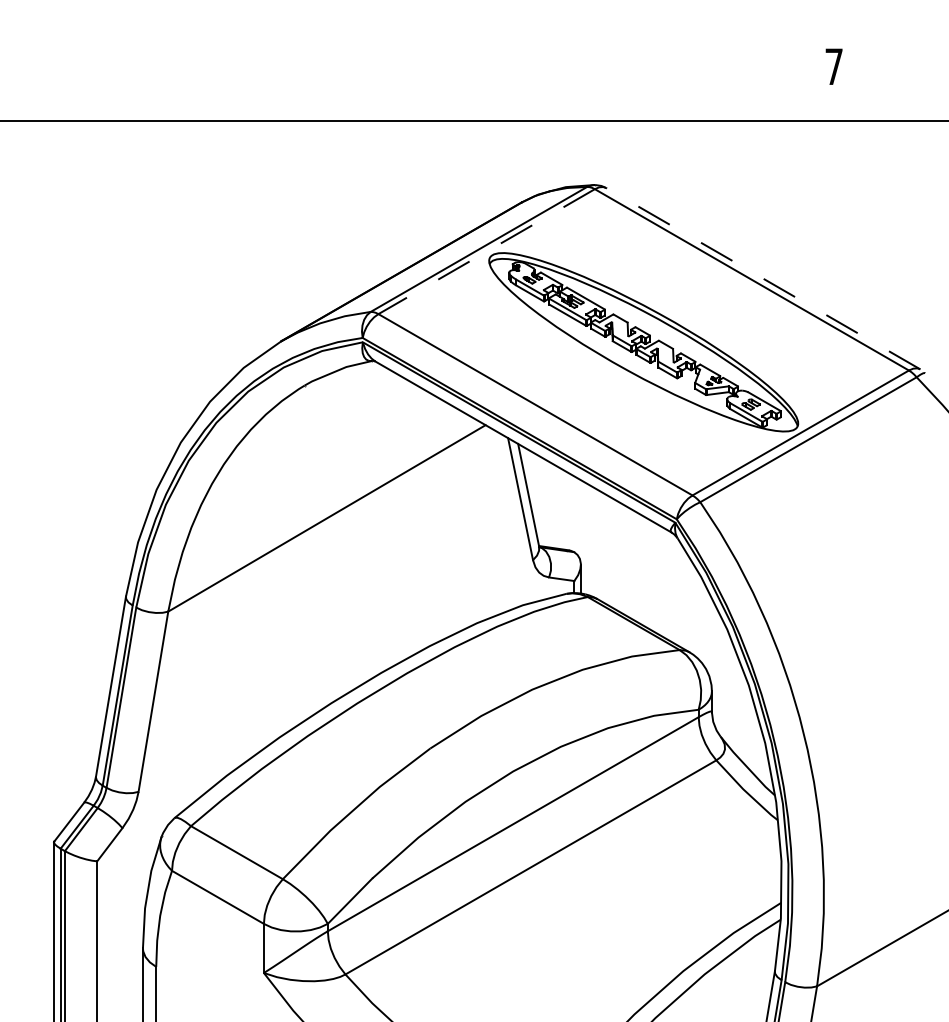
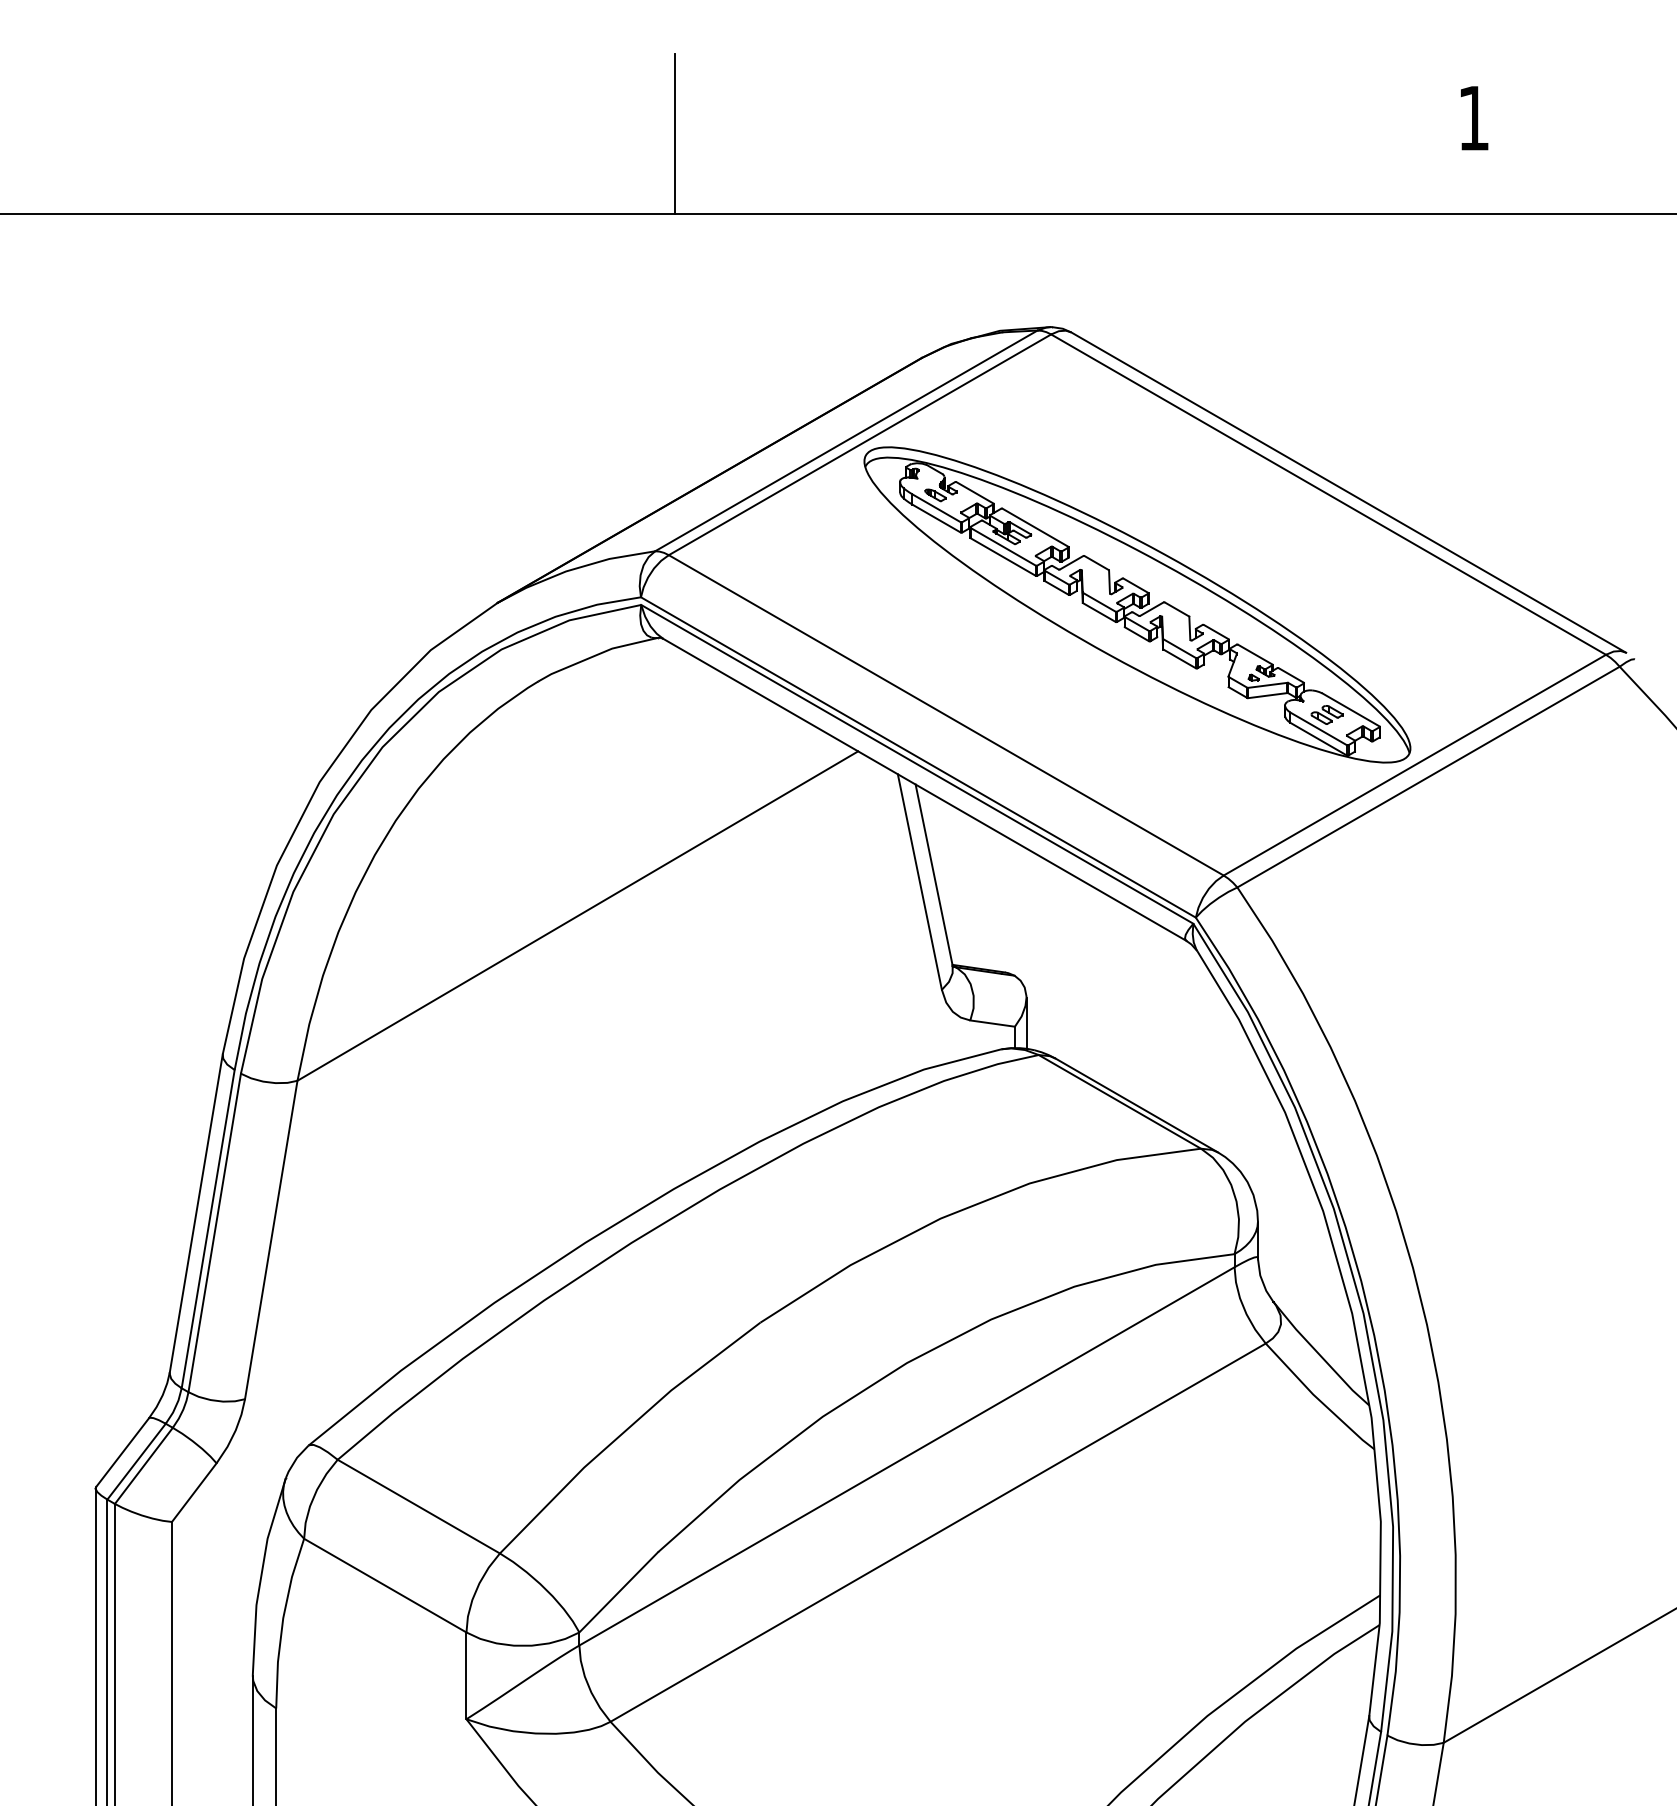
text: (833, 66) -> (1472, 117), 7 -> 1
line: (382, 75) -> (675, 133), added
line: (486, 251) -> (859, 444), dashed -> solid
line: (762, 278) -> (1347, 492), dashed -> solid

